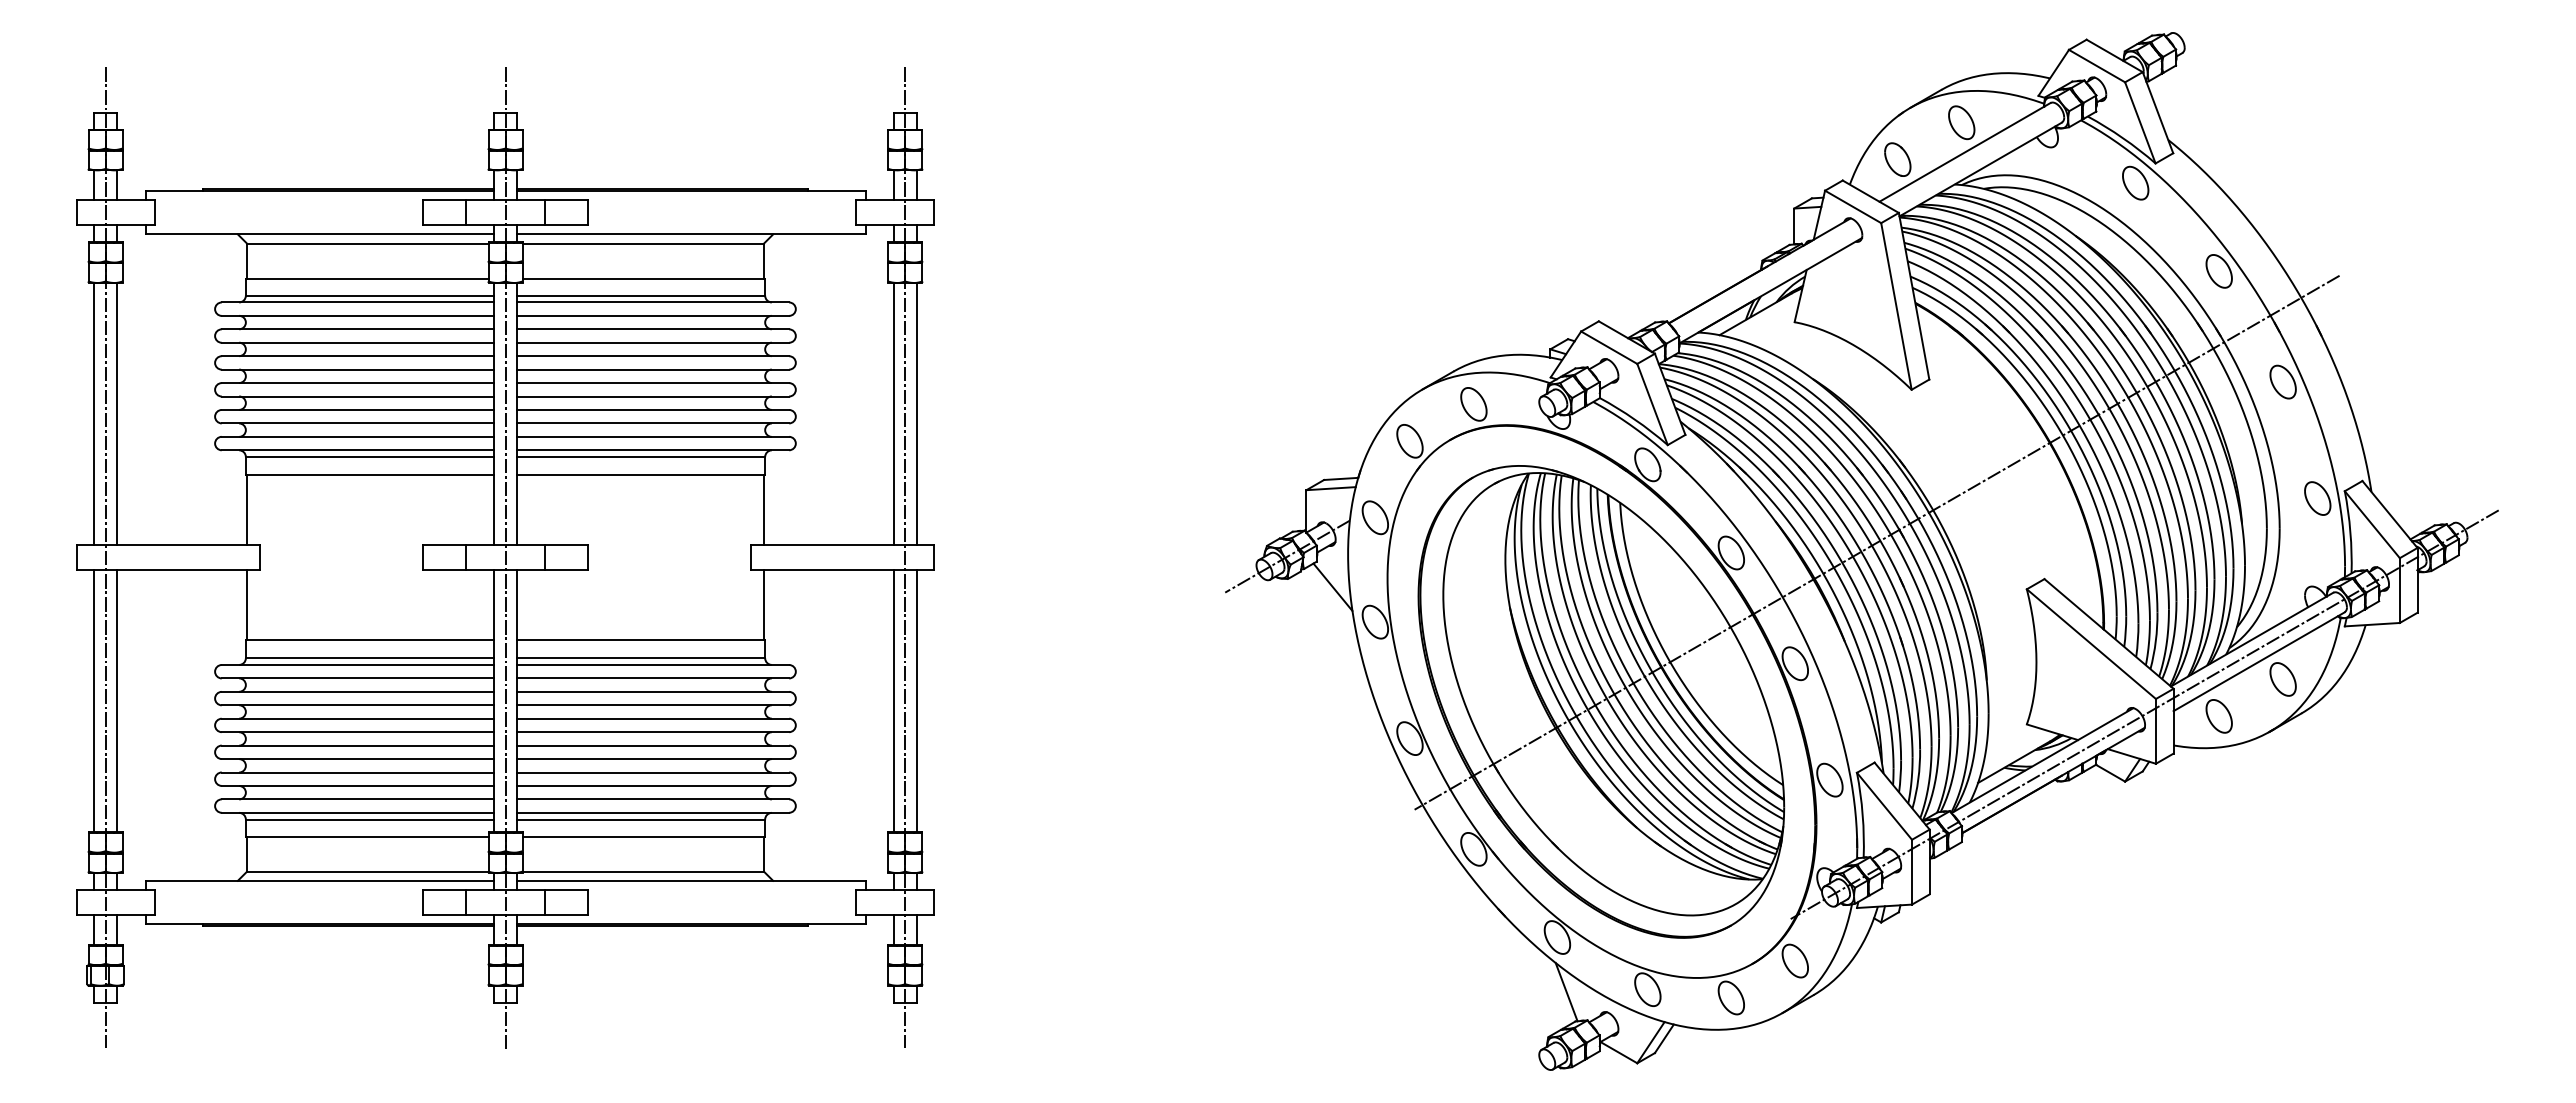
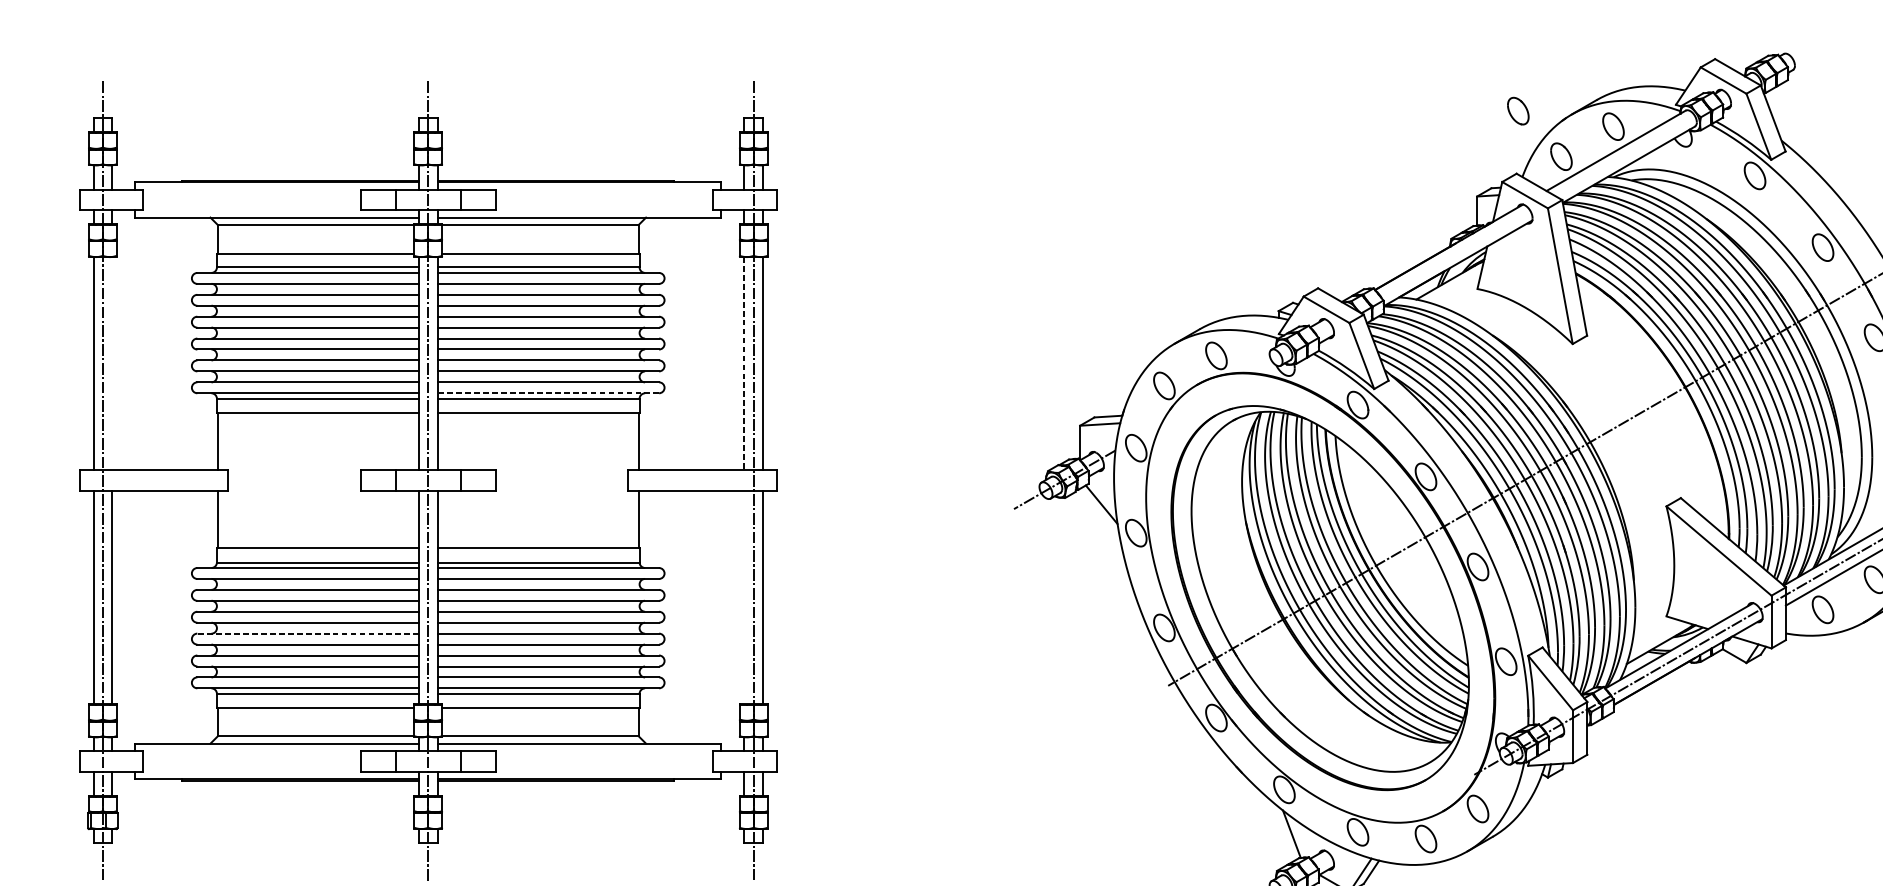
part: (1844, 103) -> (1518, 111), added
line: (116, 413) -> (111, 363), removed
line: (894, 414) -> (744, 364), solid -> dashed
line: (652, 450) -> (547, 393), solid -> dashed
line: (894, 701) -> (744, 597), removed
line: (357, 745) -> (307, 633), solid -> dashed

